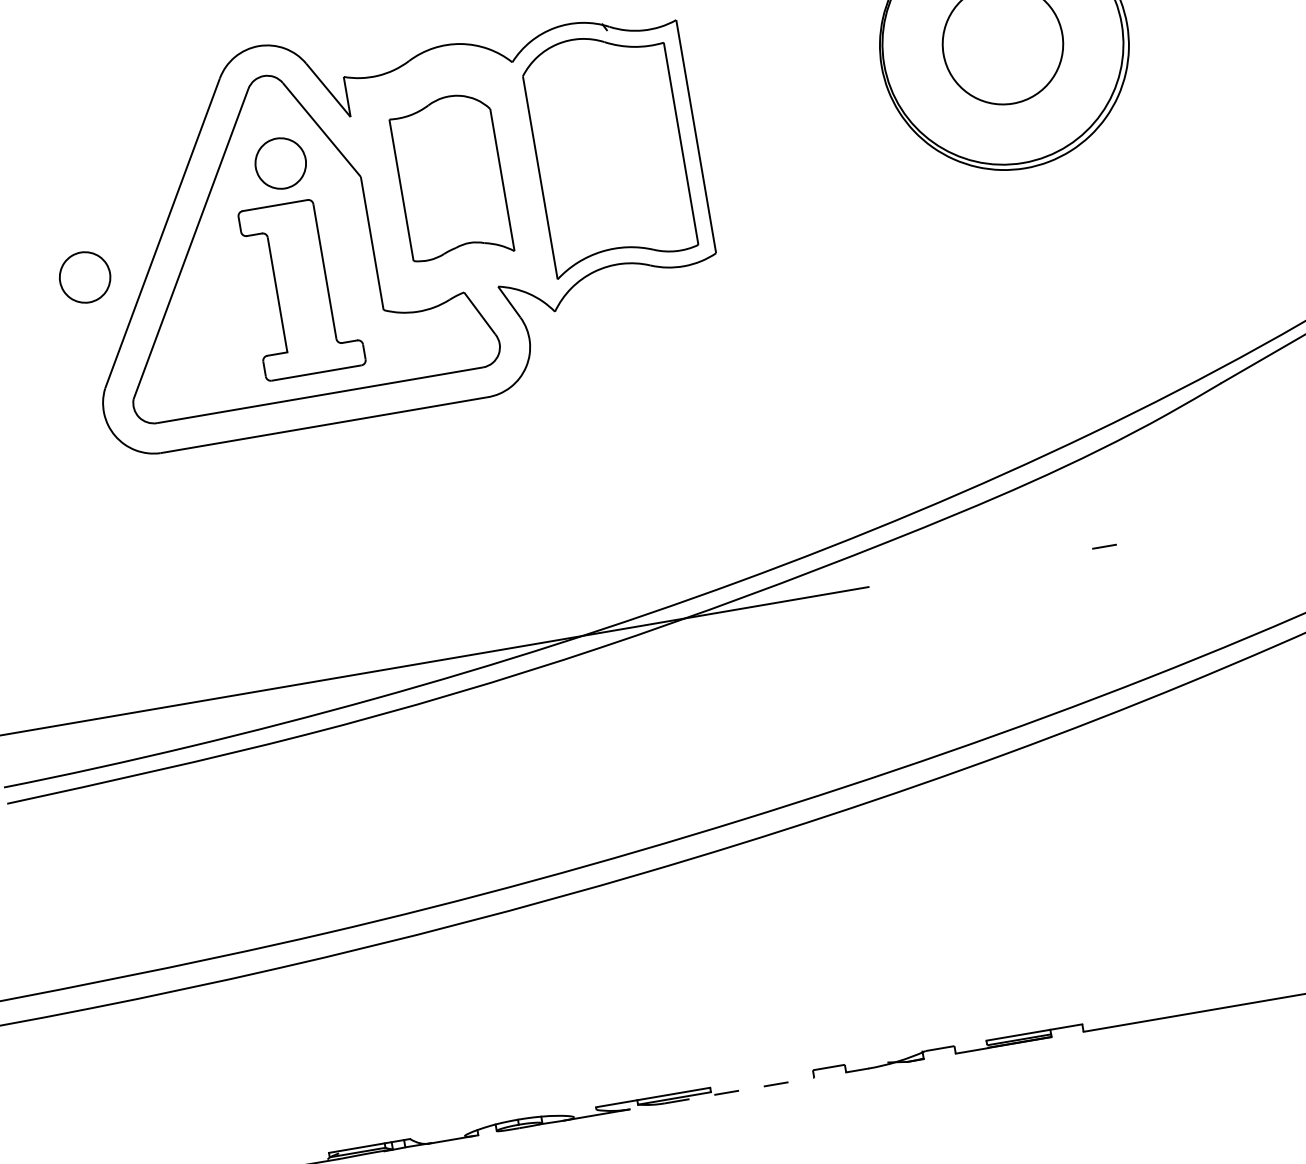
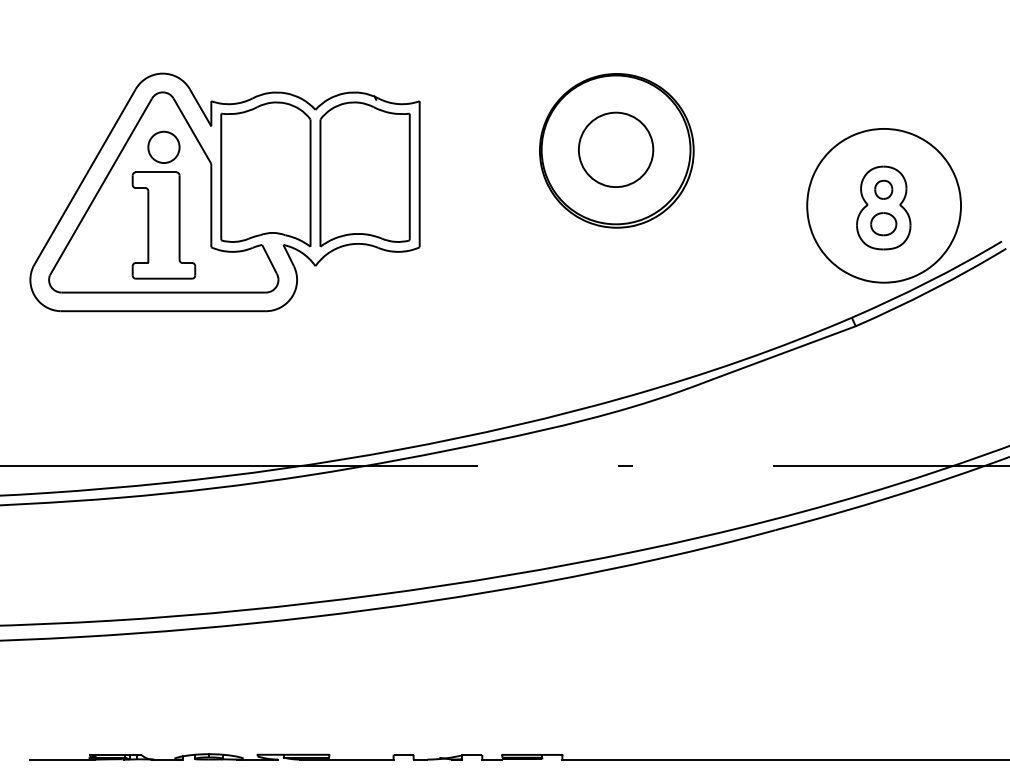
part: (450, 179) -> (265, 174), size x1.43
part: (84, 276) -> (32, 195), removed
line: (739, 1090) -> (346, 759), dashed -> solid

